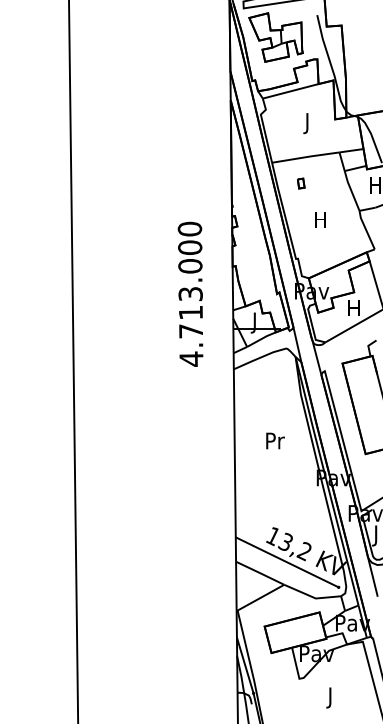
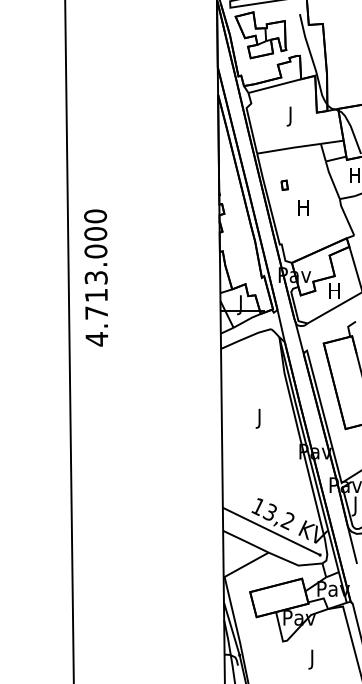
part: (300, 182) -> (284, 184), moved
text: (190, 293) -> (96, 277), moved
text: (275, 442) -> (260, 418), Pr -> J

